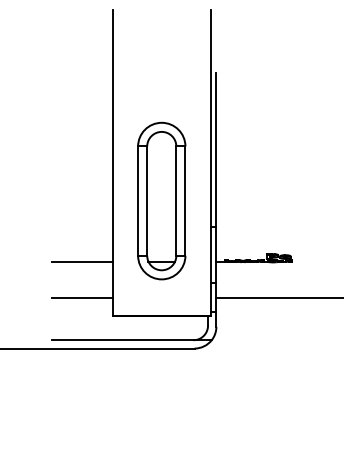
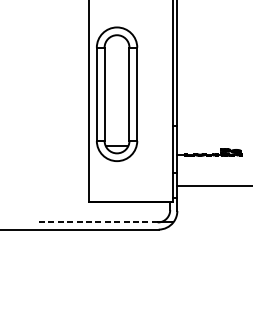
part: (161, 200) -> (116, 93), moved
line: (81, 261) -> (62, 155), removed
line: (81, 297) -> (62, 186), removed
line: (122, 340) -> (97, 222), solid -> dashed

